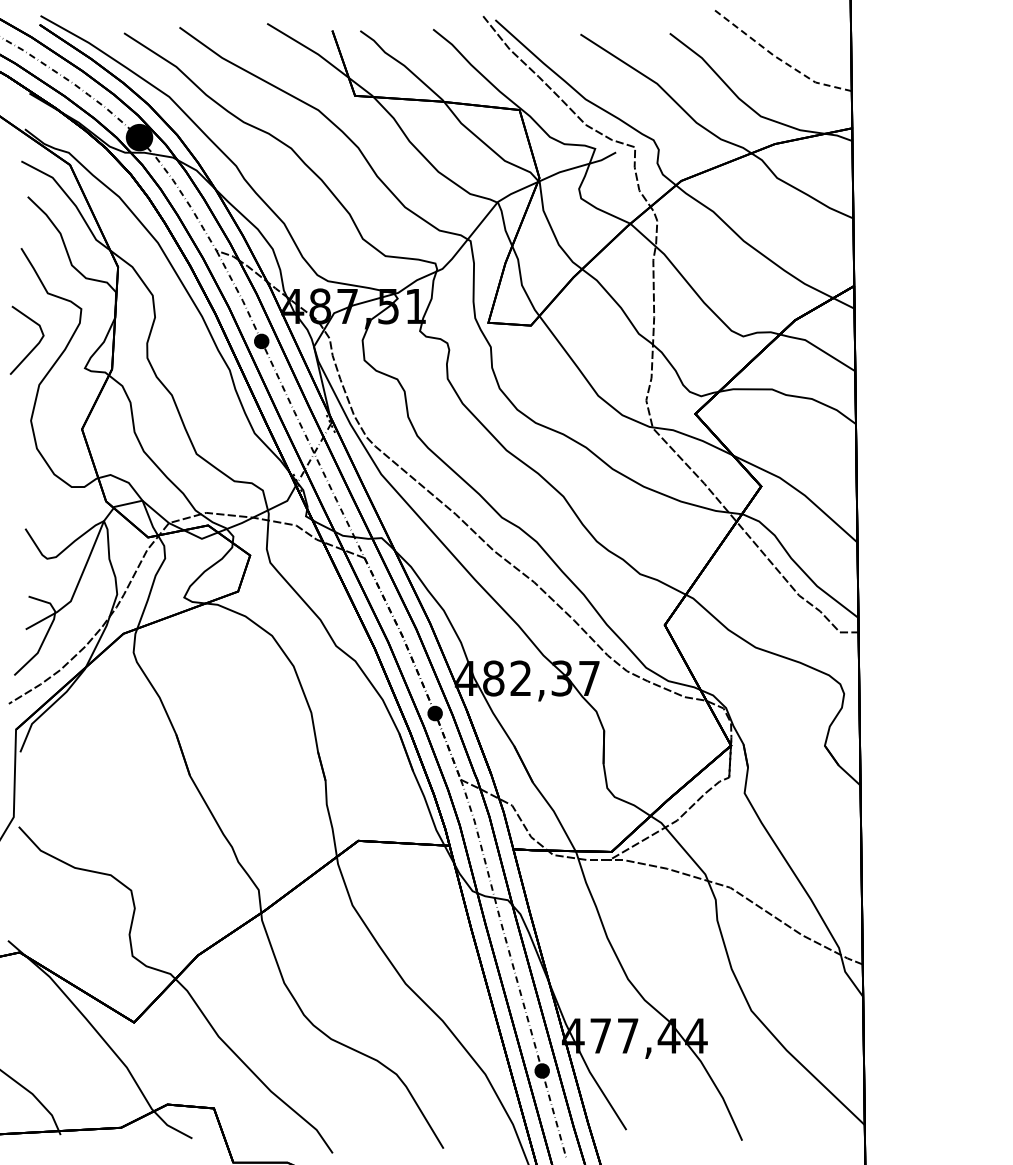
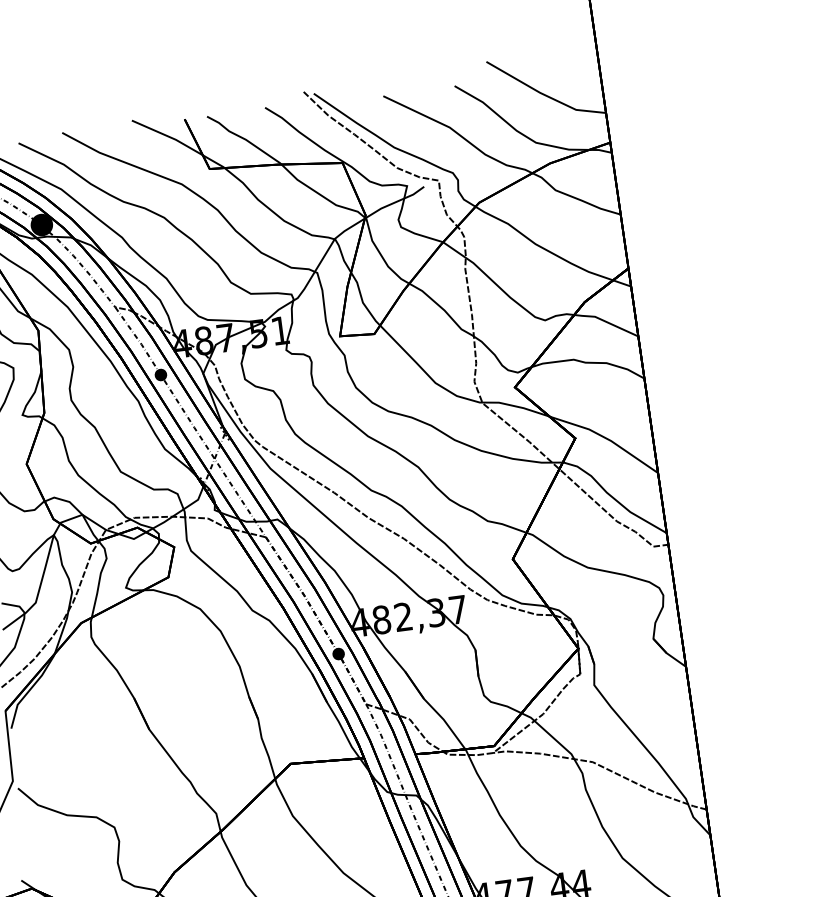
line: (778, 58) -> (544, 94), dashed -> solid

